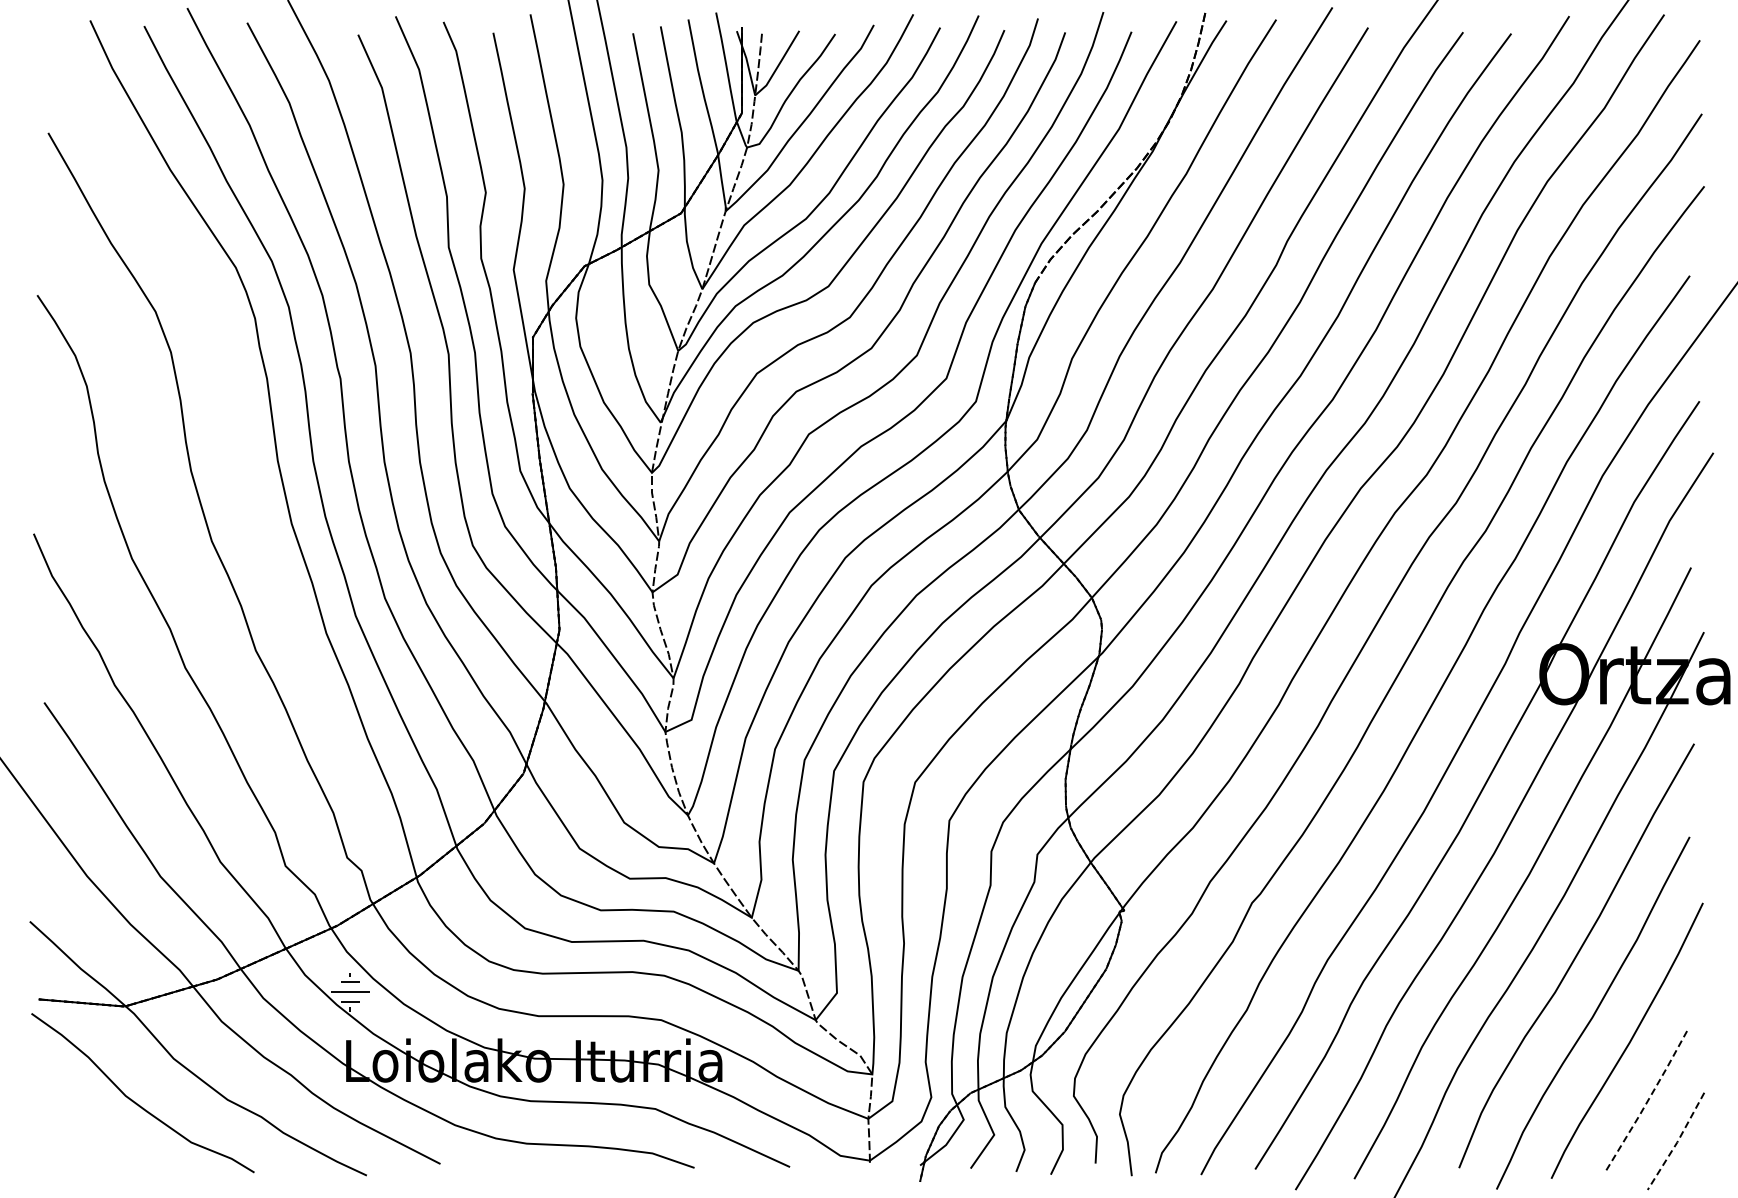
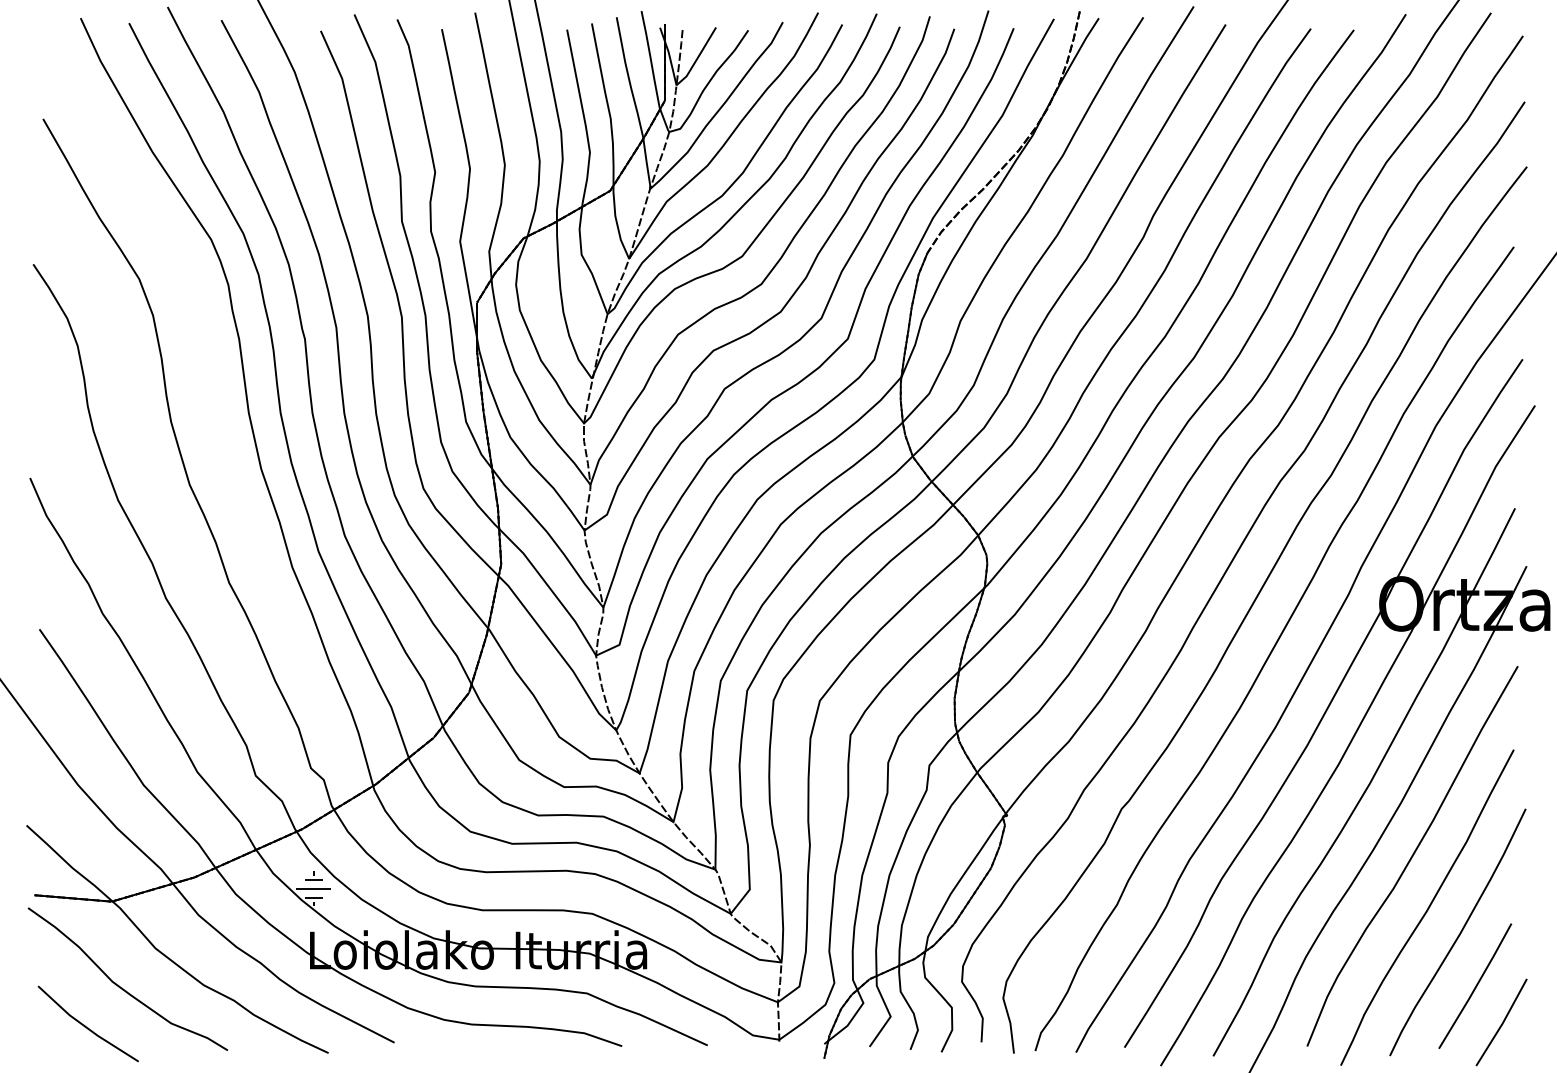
line: (1647, 1101) -> (1476, 986), dashed -> solid
line: (1677, 1142) -> (1502, 1023), dashed -> solid
line: (96, 1145) -> (86, 1026), added

